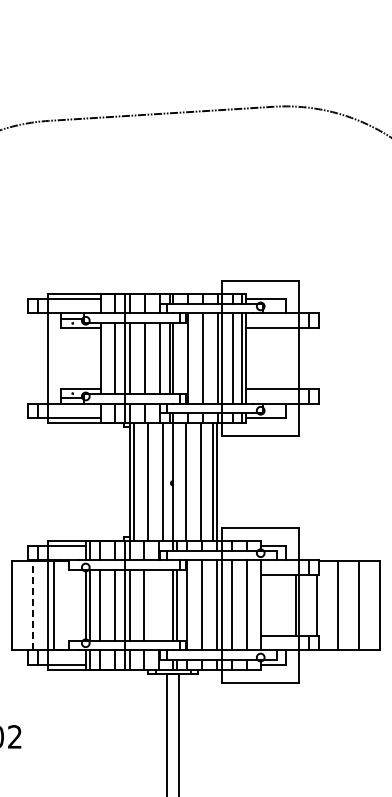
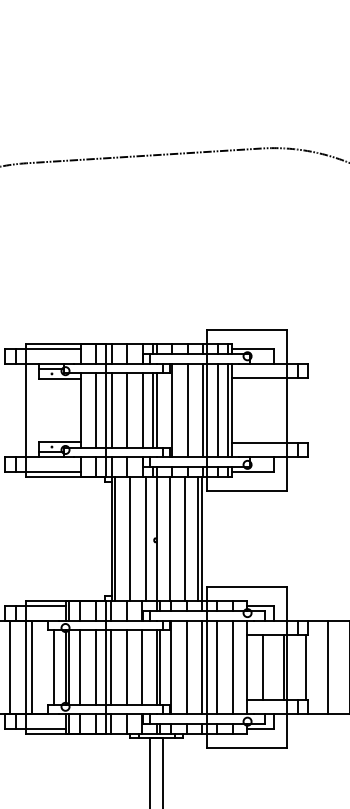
line: (32, 605) -> (10, 667), dashed -> solid
line: (74, 605) -> (53, 667), added
line: (159, 605) -> (142, 667), added
line: (275, 605) -> (262, 667), added

